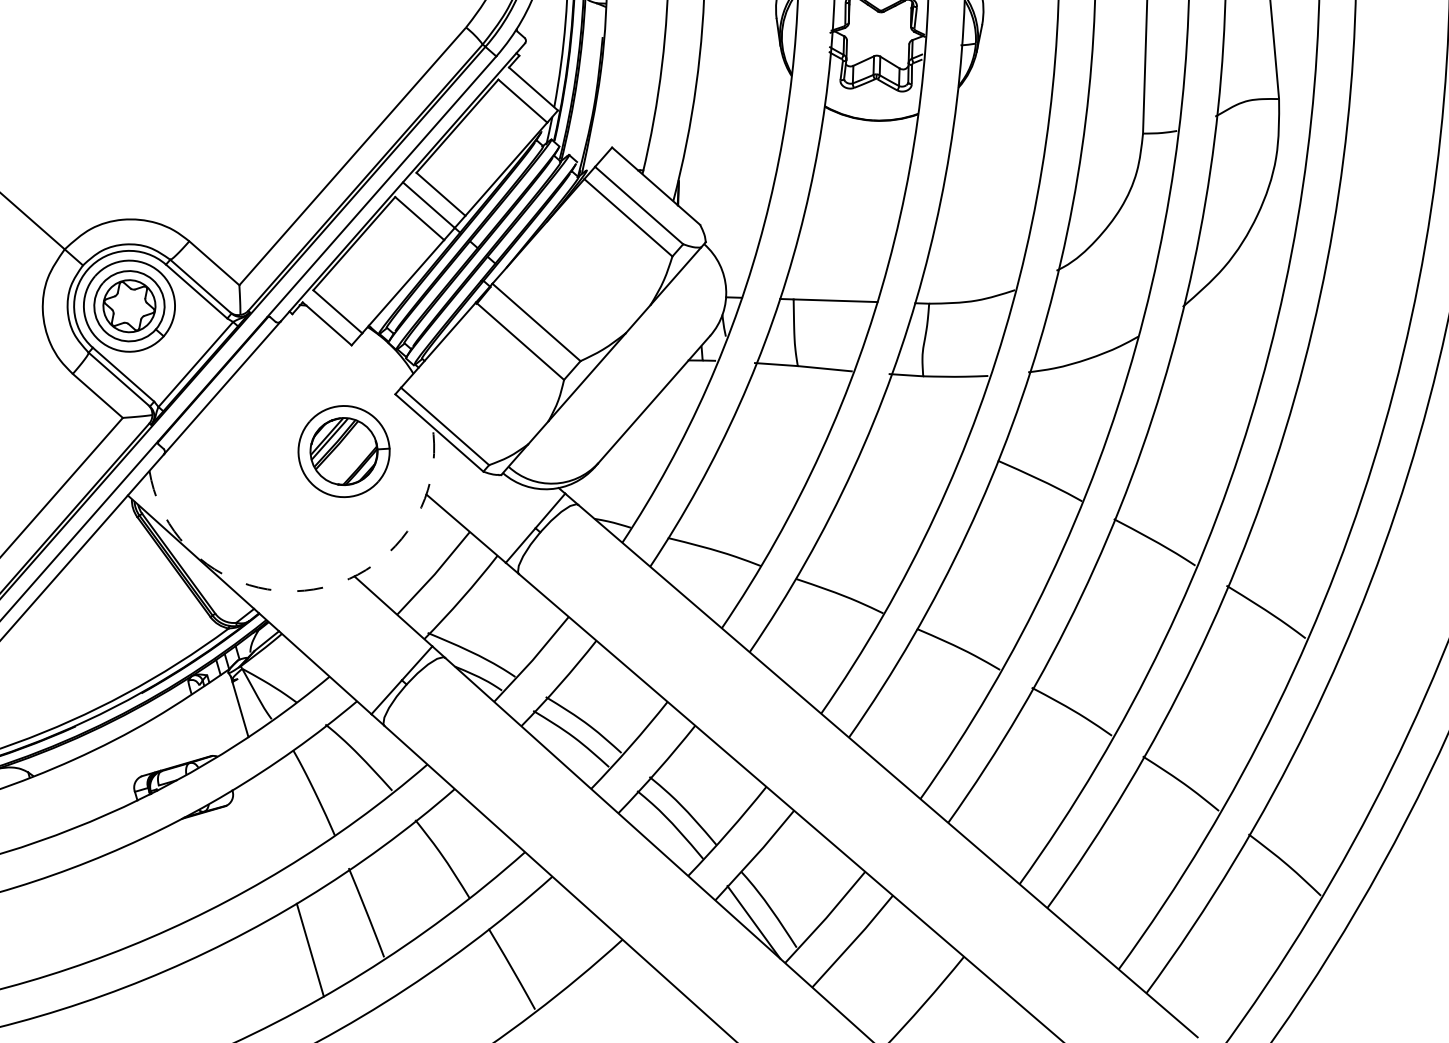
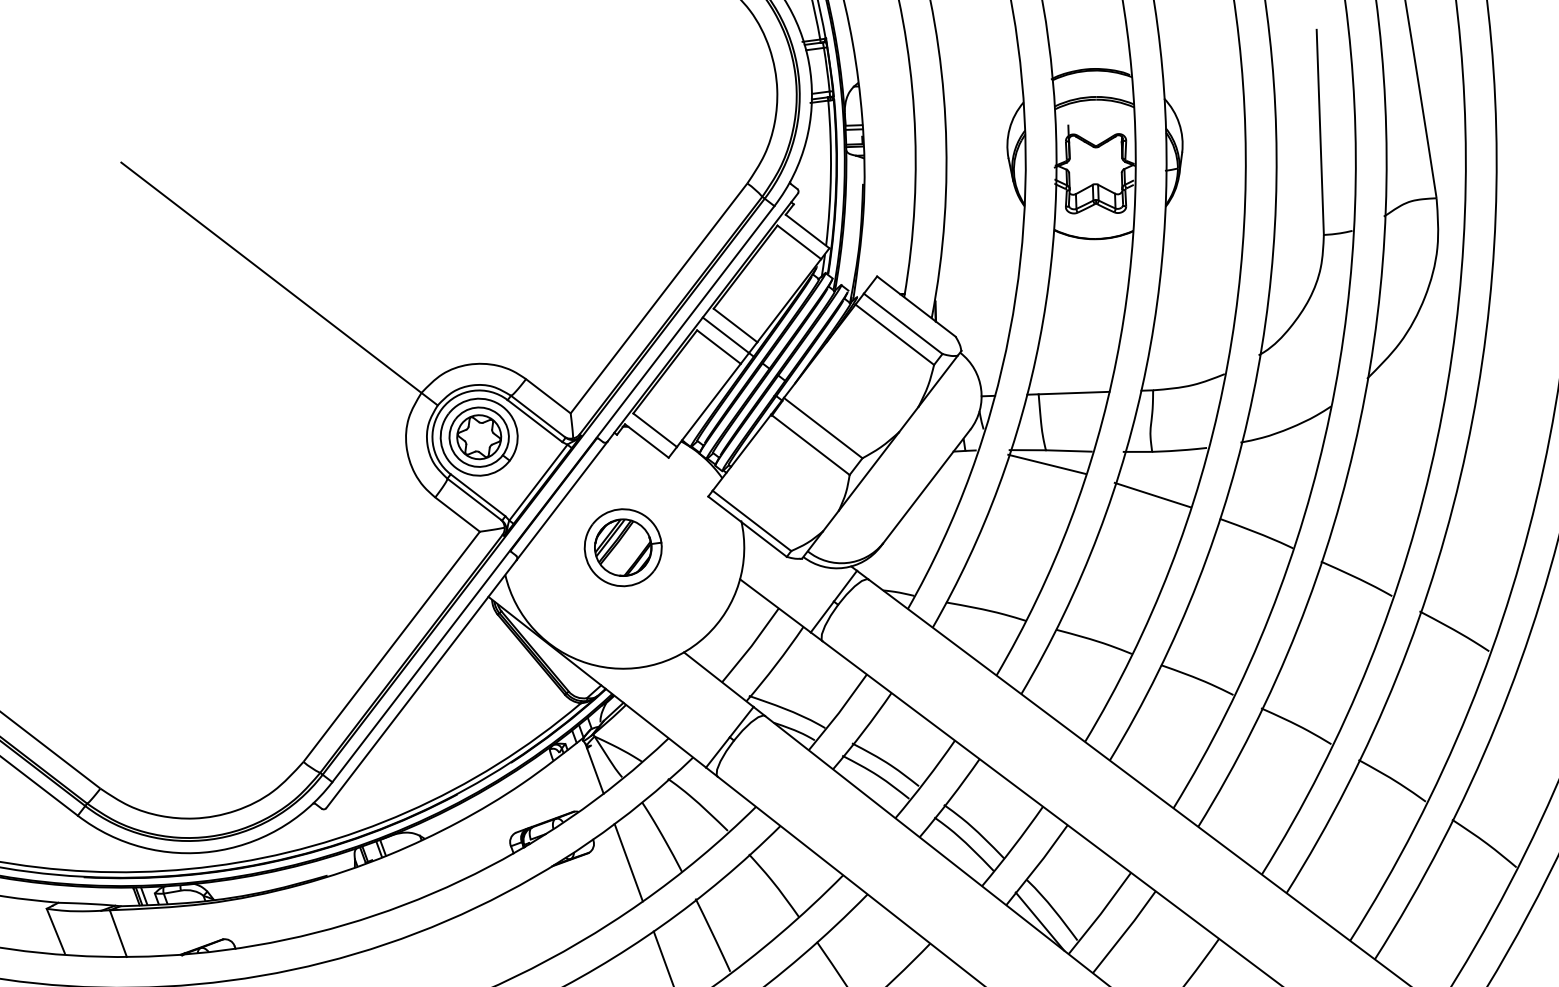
line: (797, 381) -> (1046, 463), added
line: (920, 426) -> (1152, 494), added
part: (343, 451) -> (622, 547), moved
arc: (313, 589) -> (650, 665), dashed -> solid
line: (272, 820) -> (628, 862), added

